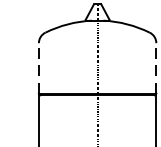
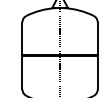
line: (39, 68) -> (22, 38), dashed -> solid
line: (155, 68) -> (97, 38), dashed -> solid

